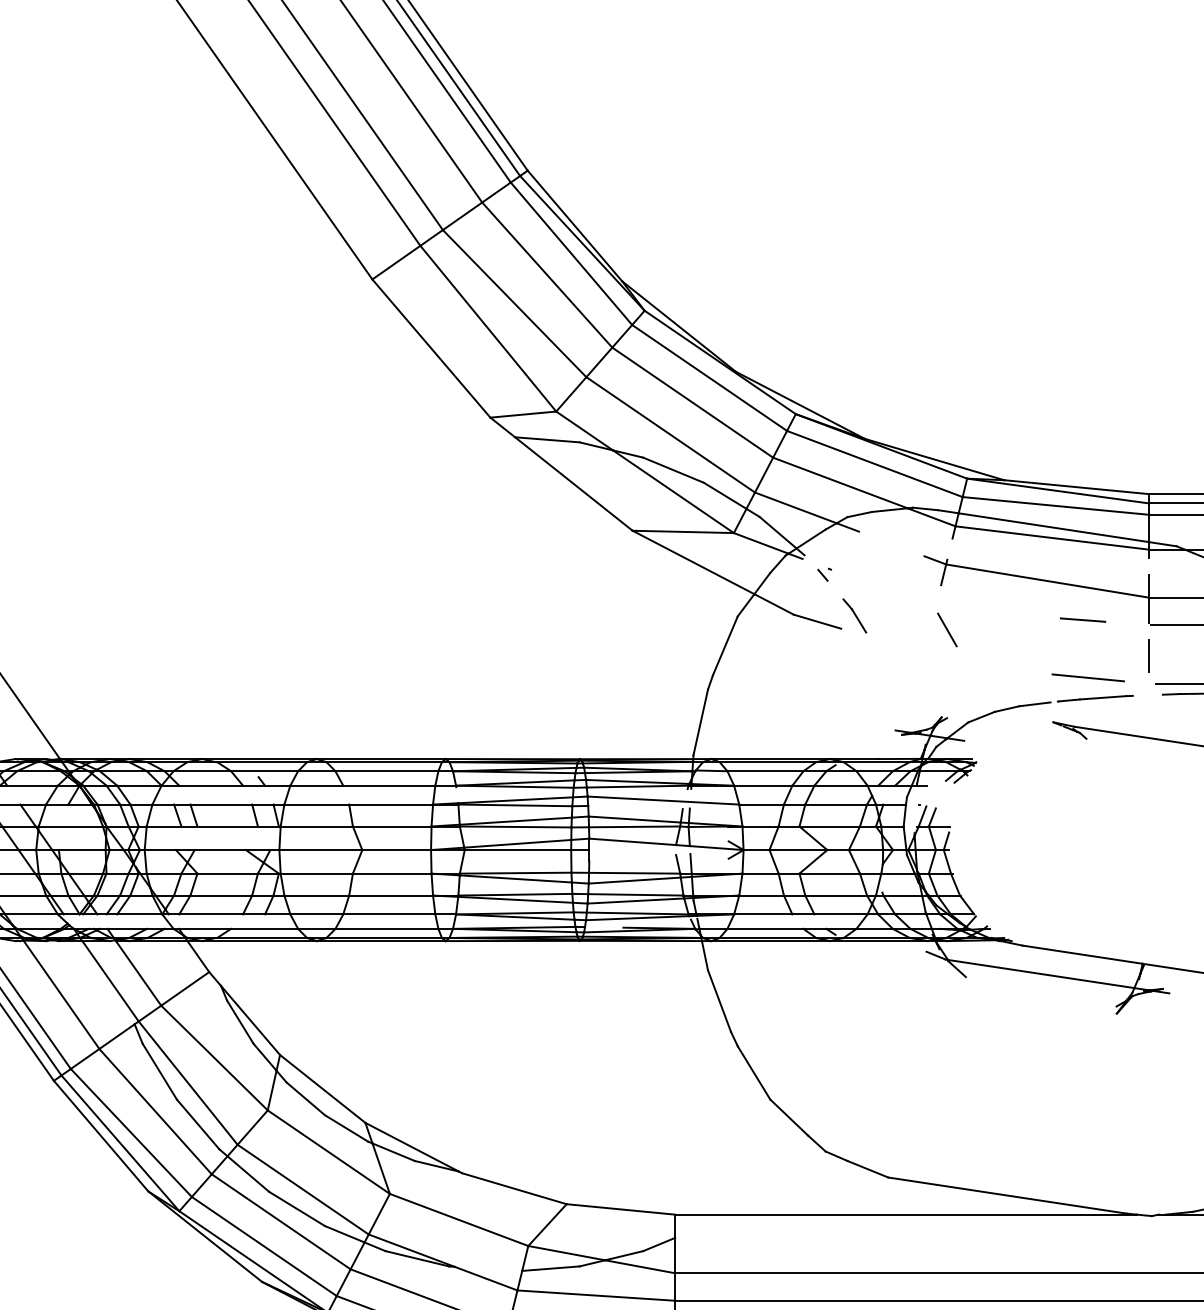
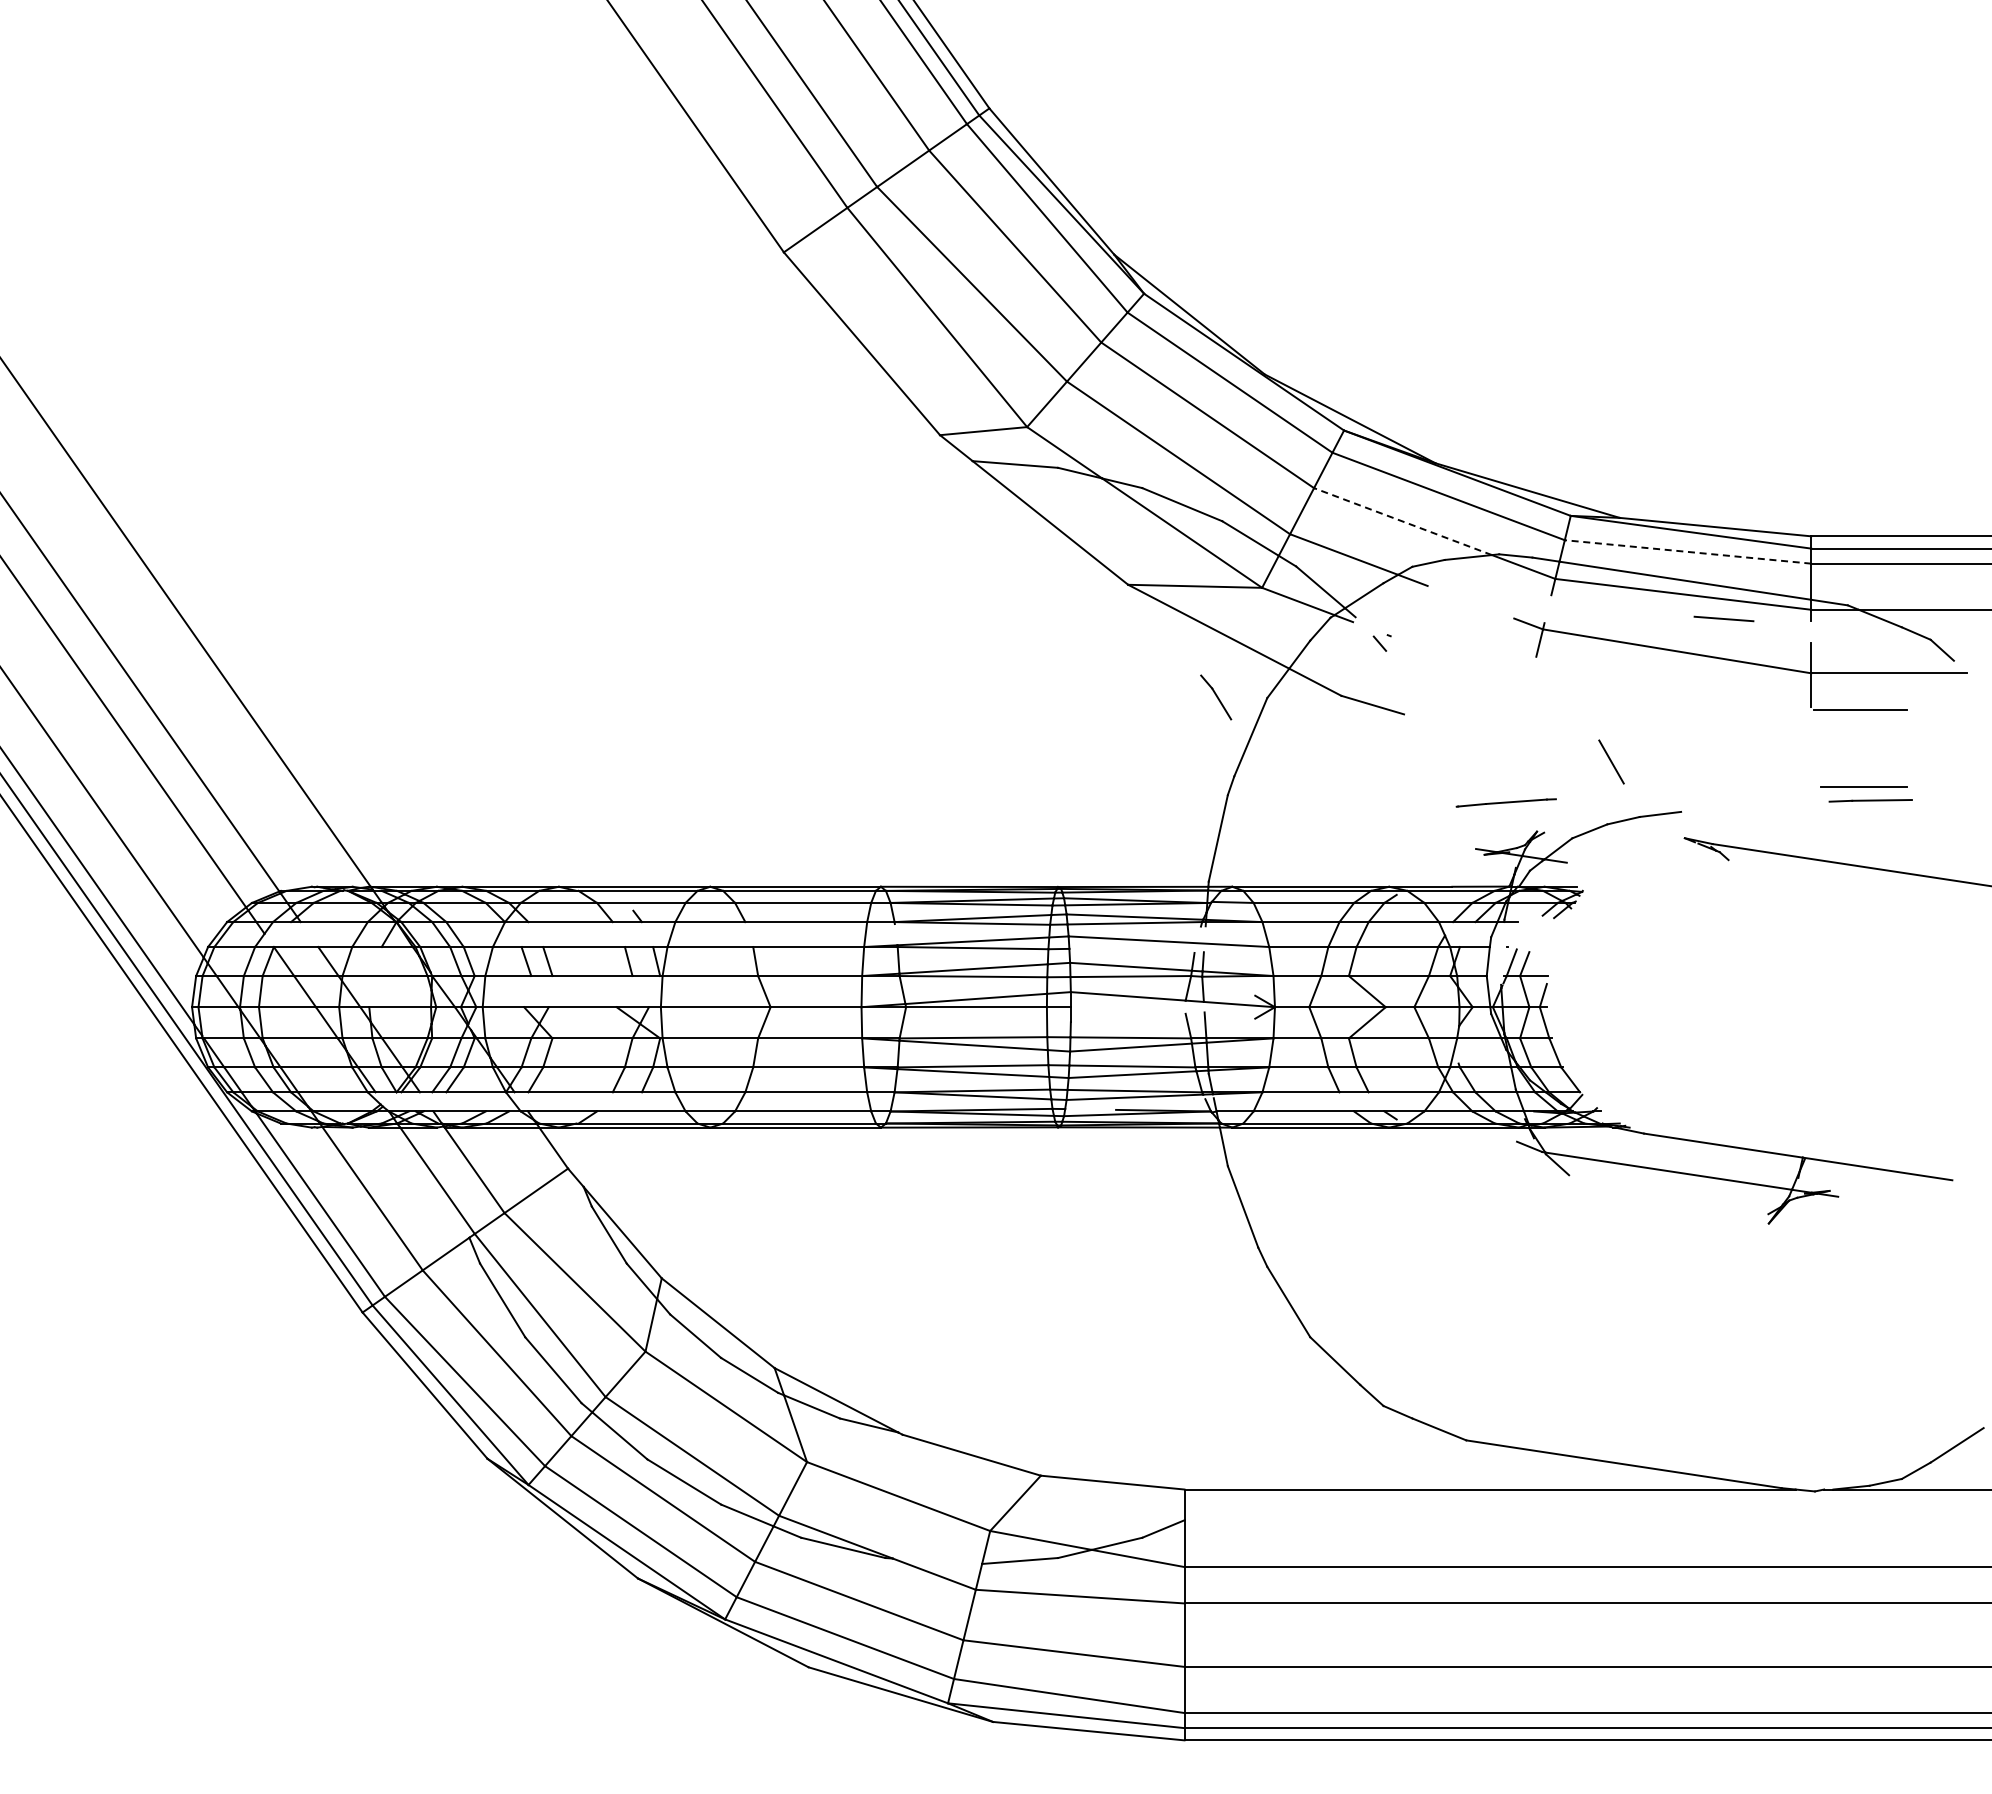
line: (839, 482) -> (1402, 521), solid -> dashed
line: (1056, 505) -> (1688, 551), solid -> dashed
part: (855, 615) -> (1216, 697), moved
line: (1082, 619) -> (1723, 618), moved
line: (947, 629) -> (1611, 761), moved
line: (1149, 656) -> (1811, 750), removed
line: (1087, 677) -> (1730, 778), removed
line: (1094, 698) -> (1505, 802), moved

